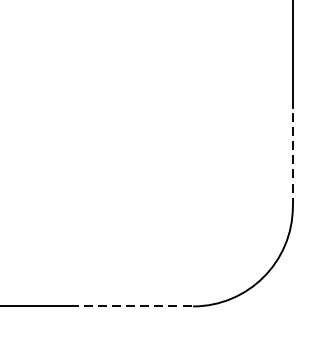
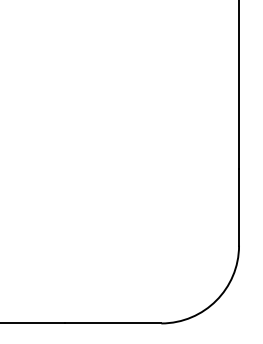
line: (293, 156) -> (239, 206), dashed -> solid
line: (131, 306) -> (113, 323), dashed -> solid

